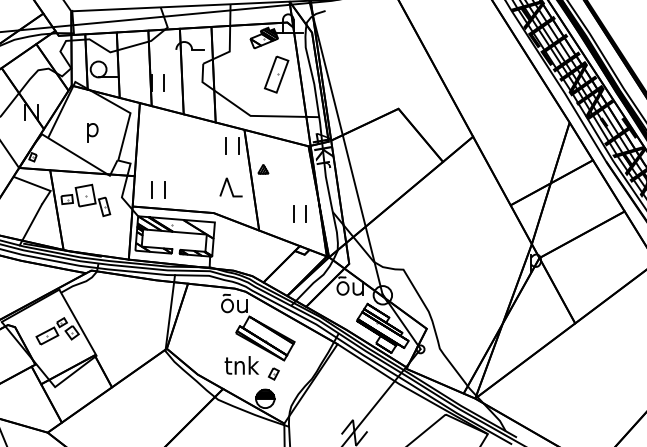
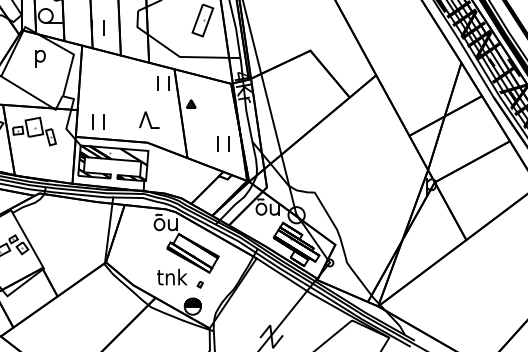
part: (92, 132) -> (40, 58), moved
line: (230, 187) -> (148, 120), moved
part: (273, 373) -> (200, 284), size x0.6

